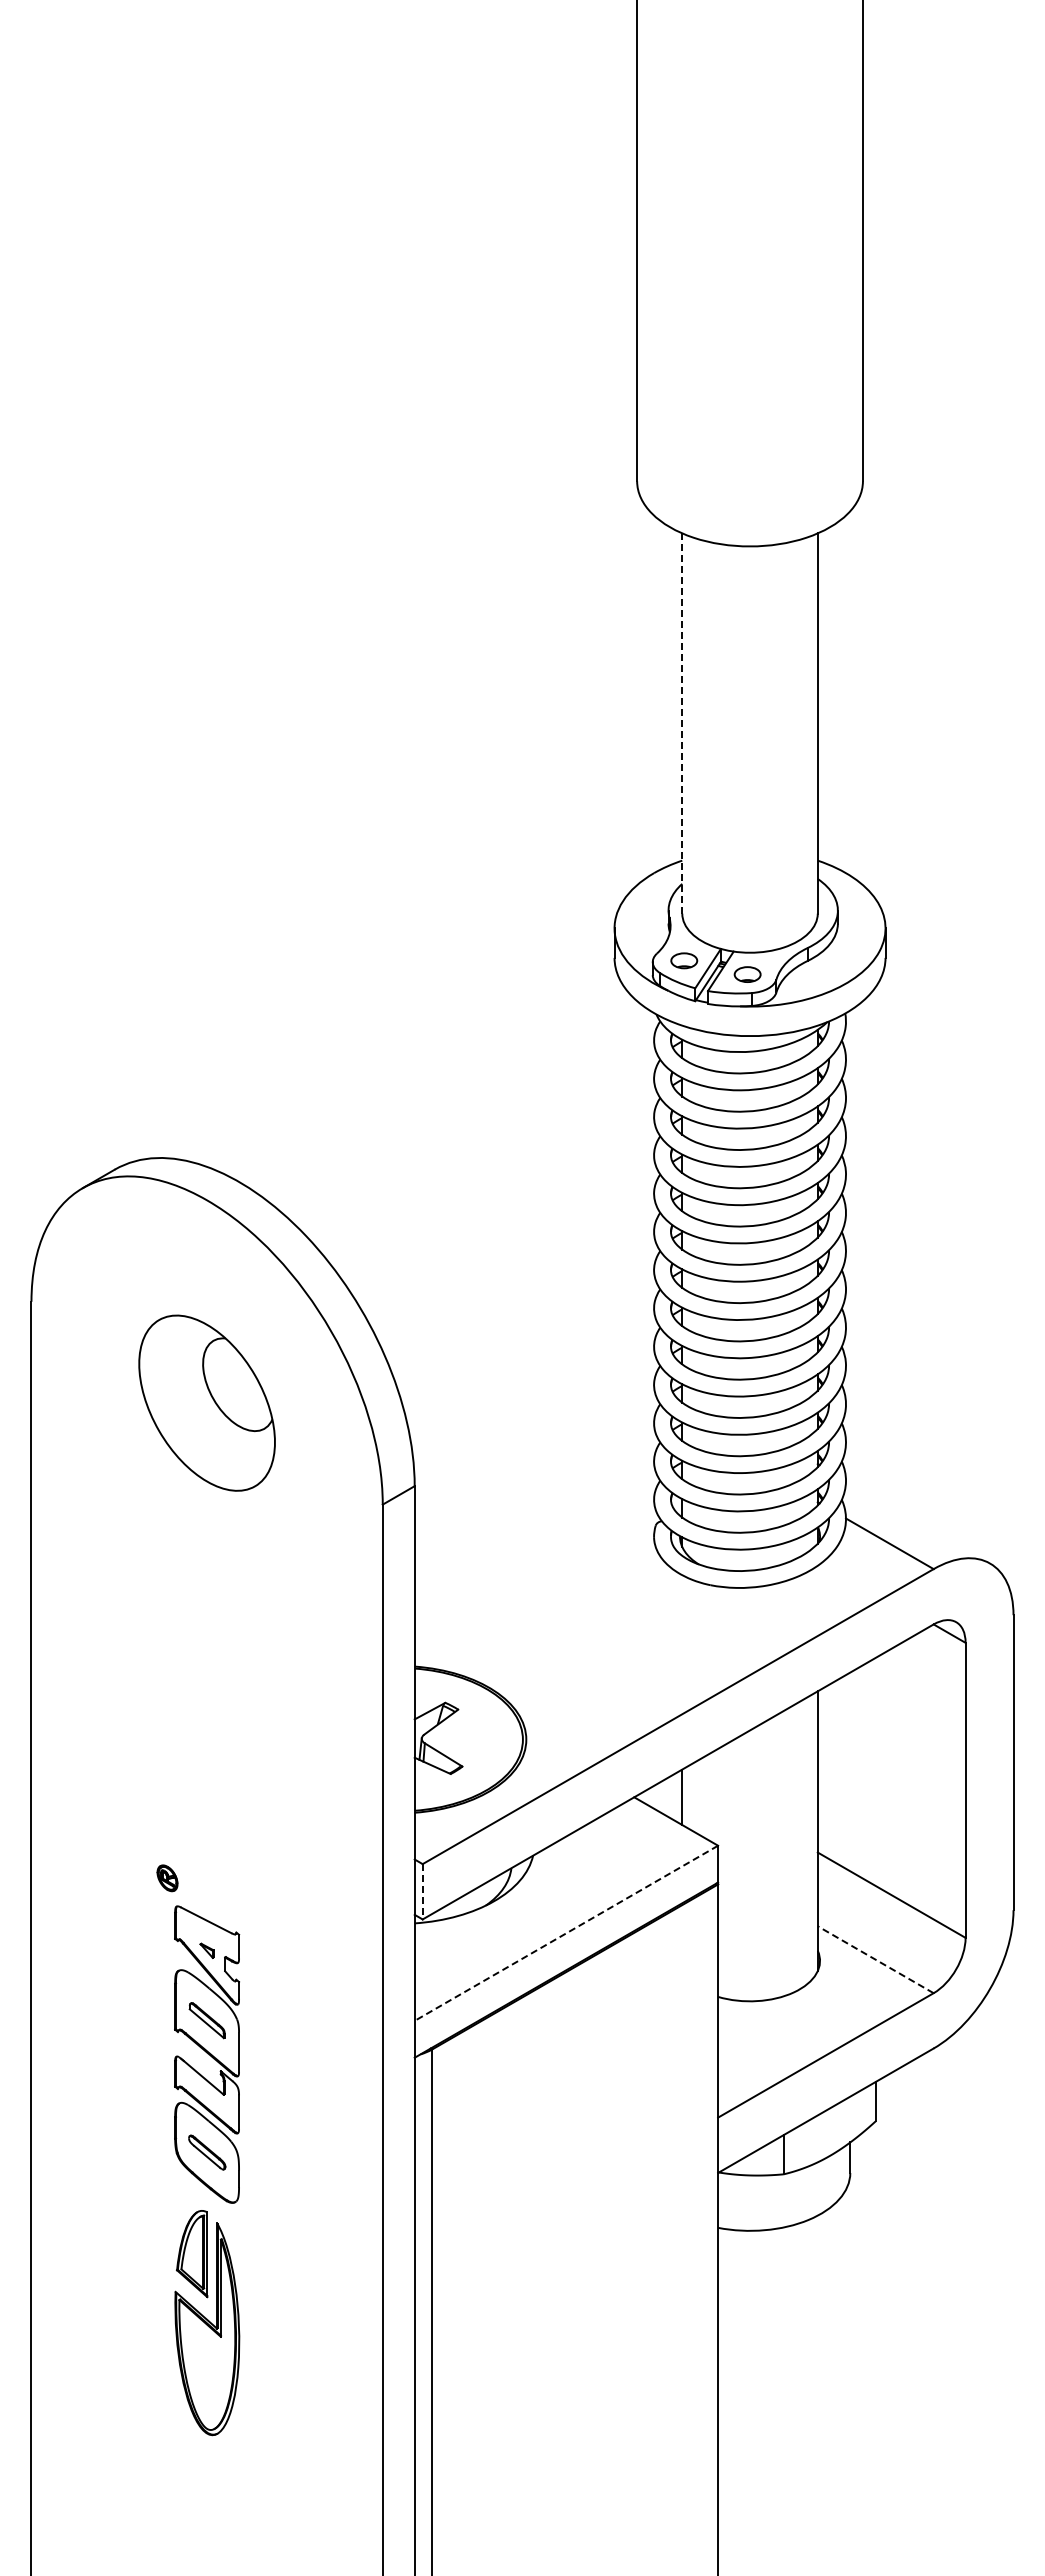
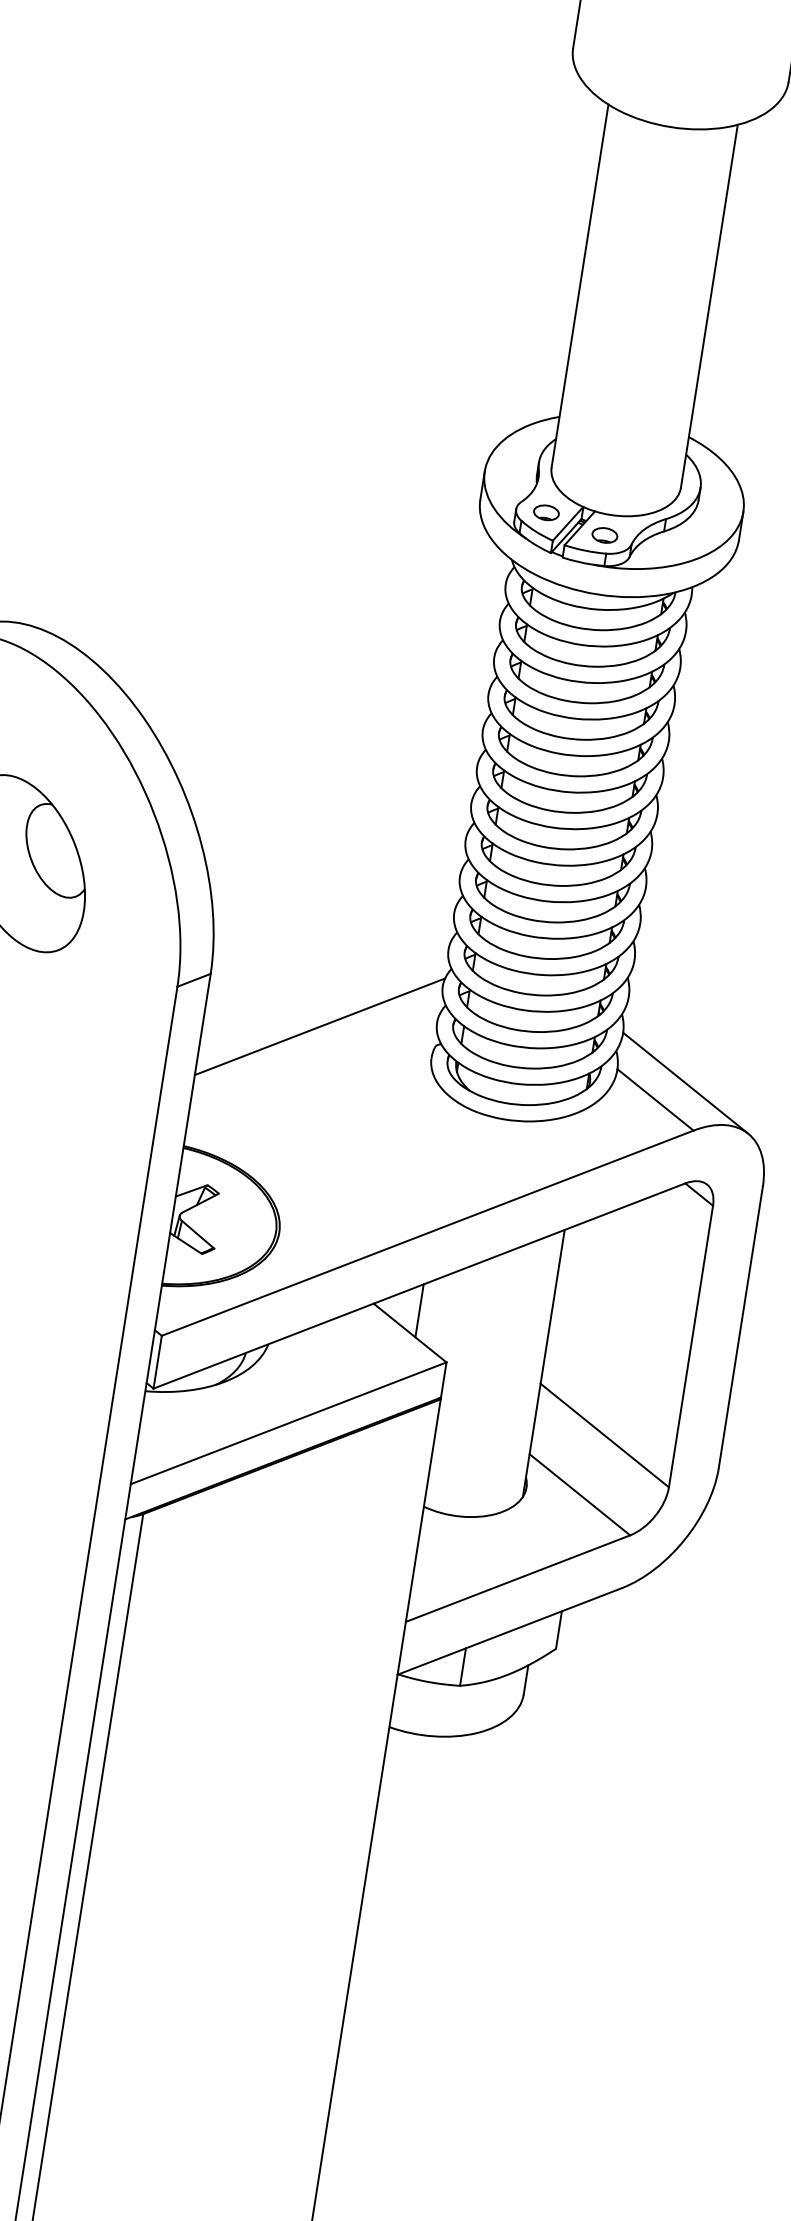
line: (682, 723) -> (580, 286), dashed -> solid
line: (918, 1521) -> (686, 1082), added
line: (534, 1522) -> (319, 1026), added
line: (422, 1891) -> (157, 1361), dashed -> solid
line: (565, 1933) -> (287, 1423), dashed -> solid
line: (875, 1959) -> (579, 1494), dashed -> solid

